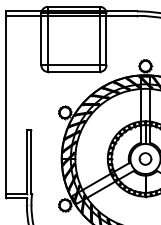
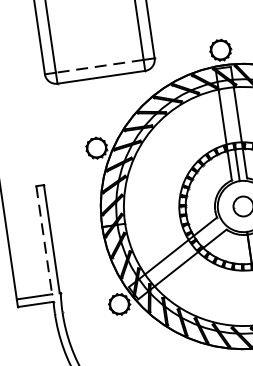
line: (73, 65) -> (99, 66), solid -> dashed
line: (26, 162) -> (43, 241), solid -> dashed

